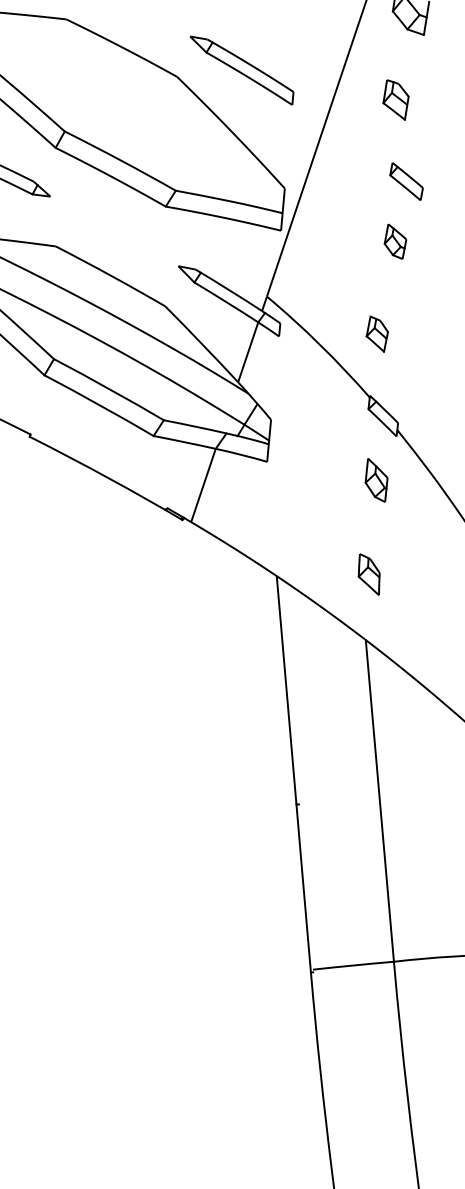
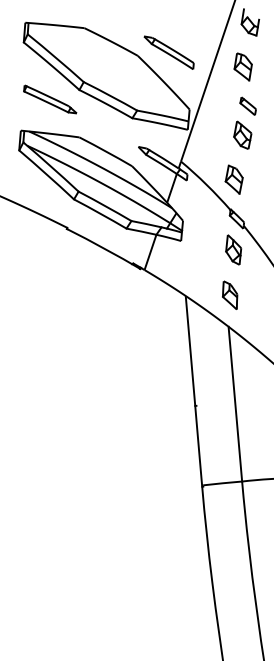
part: (394, 99) -> (242, 66), size x1.43
part: (394, 240) -> (242, 134), size x1.67
part: (375, 333) -> (233, 179), size x1.67
part: (375, 479) -> (233, 249), size x1.43
part: (369, 572) -> (230, 294), size x1.43

